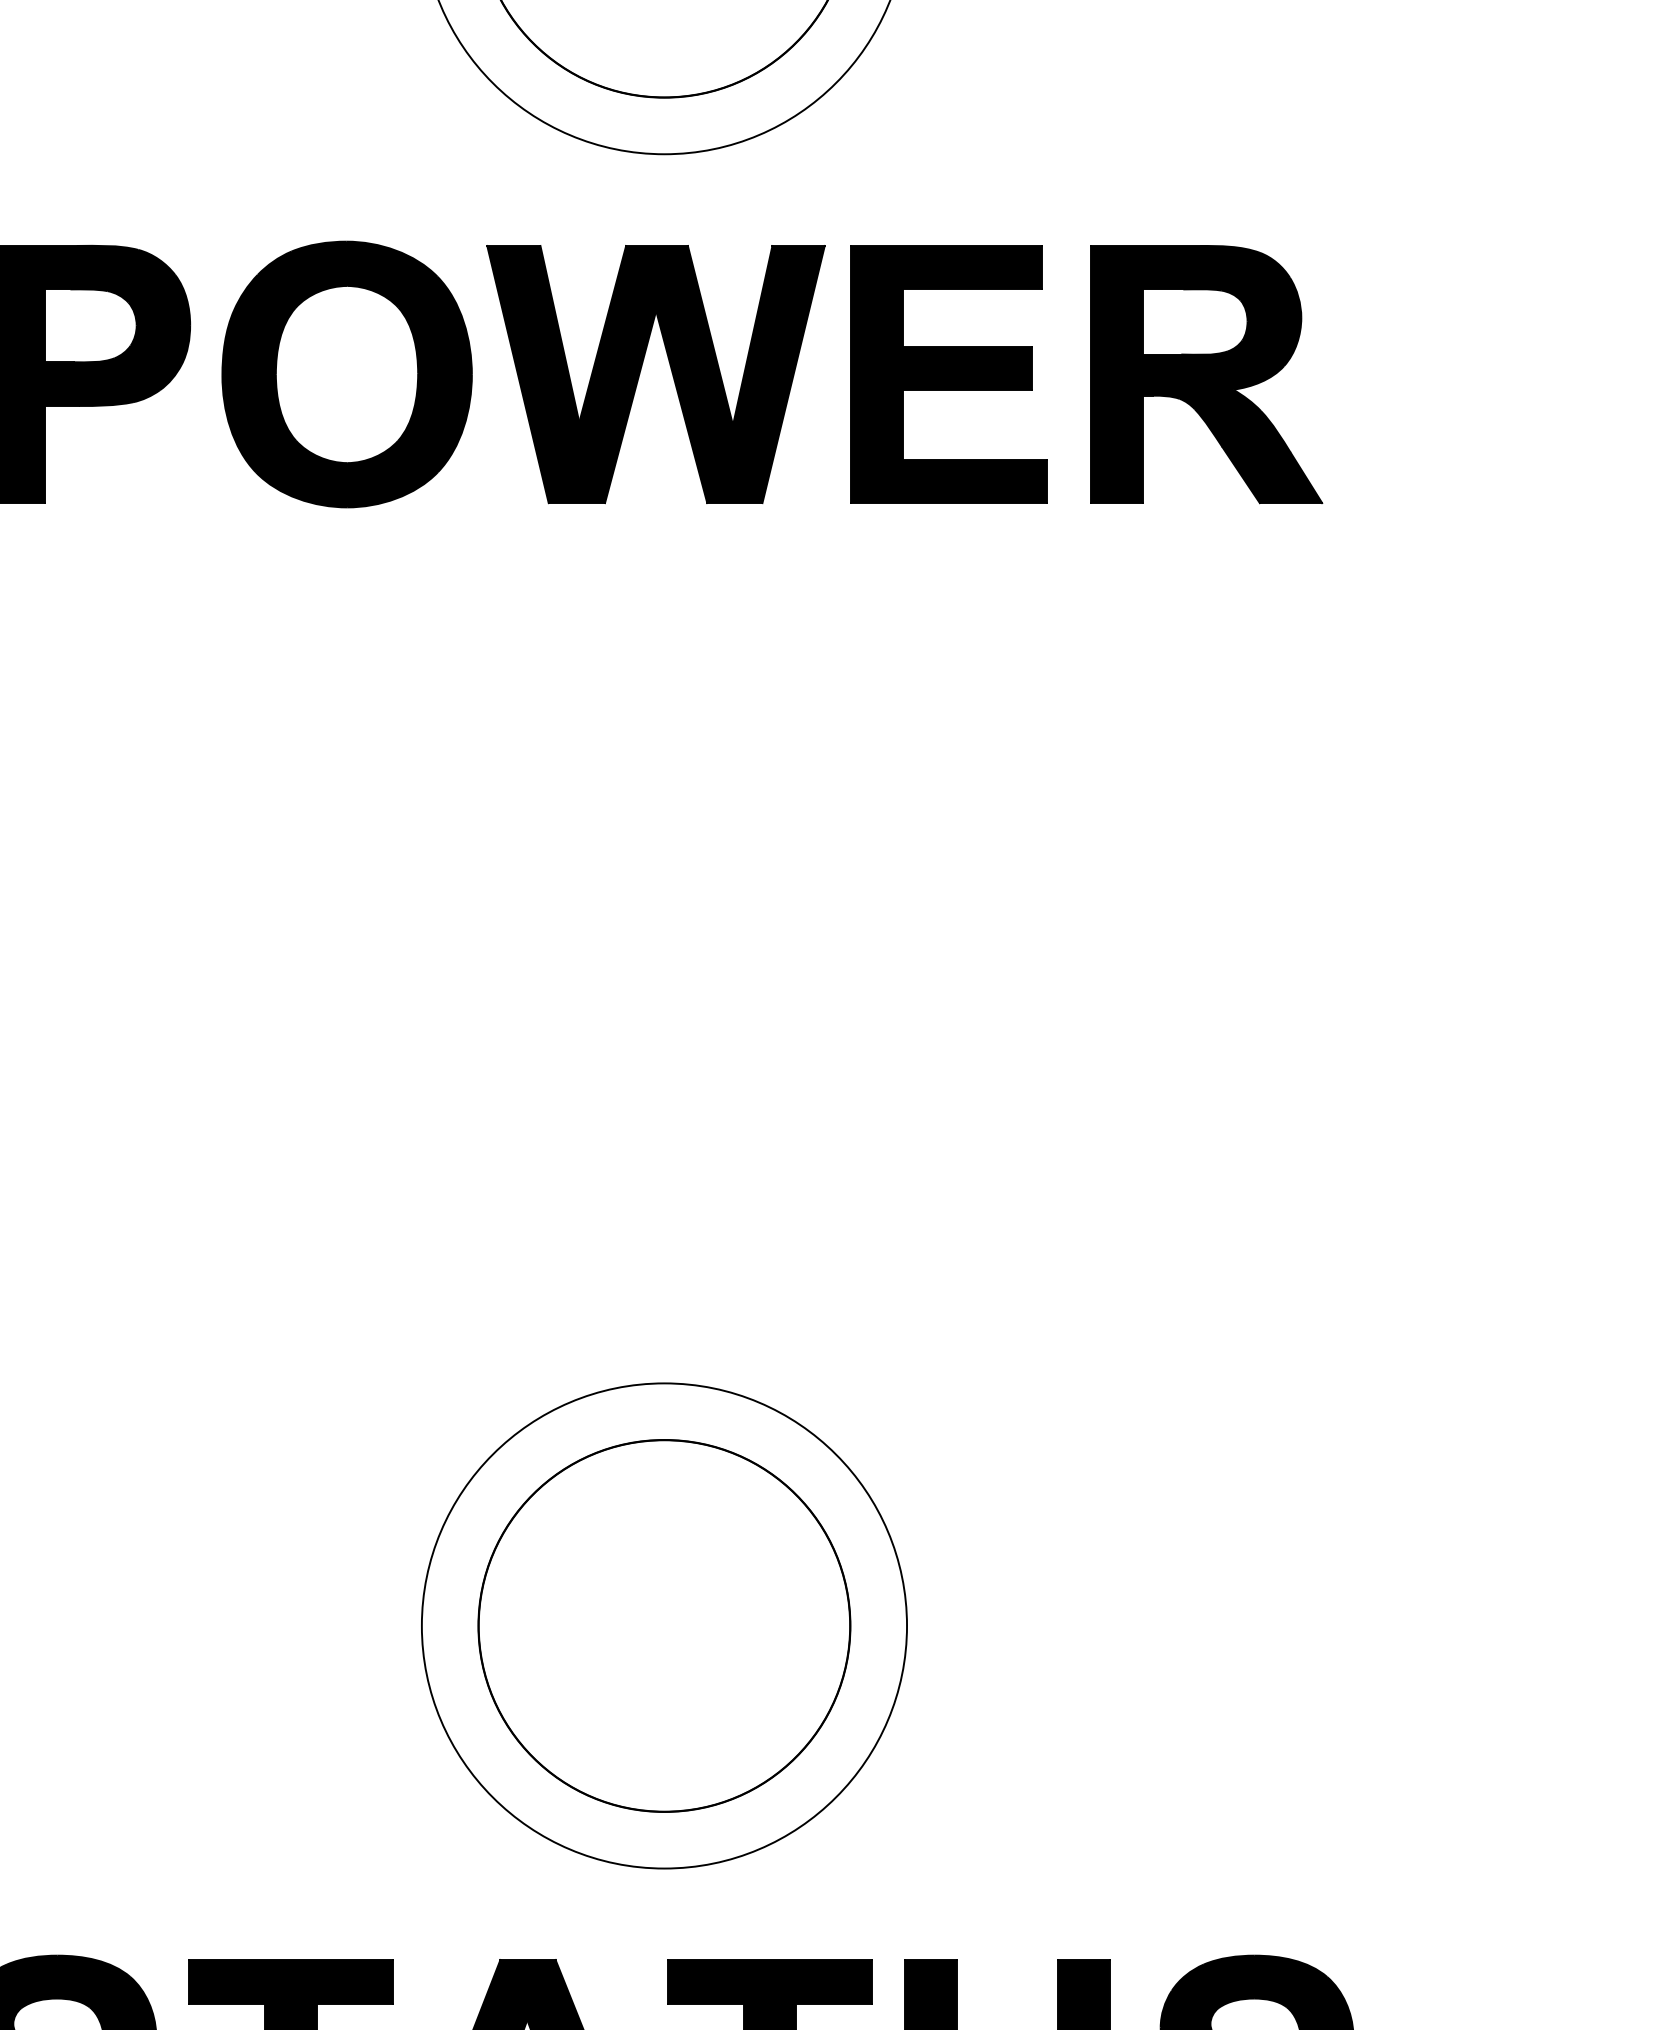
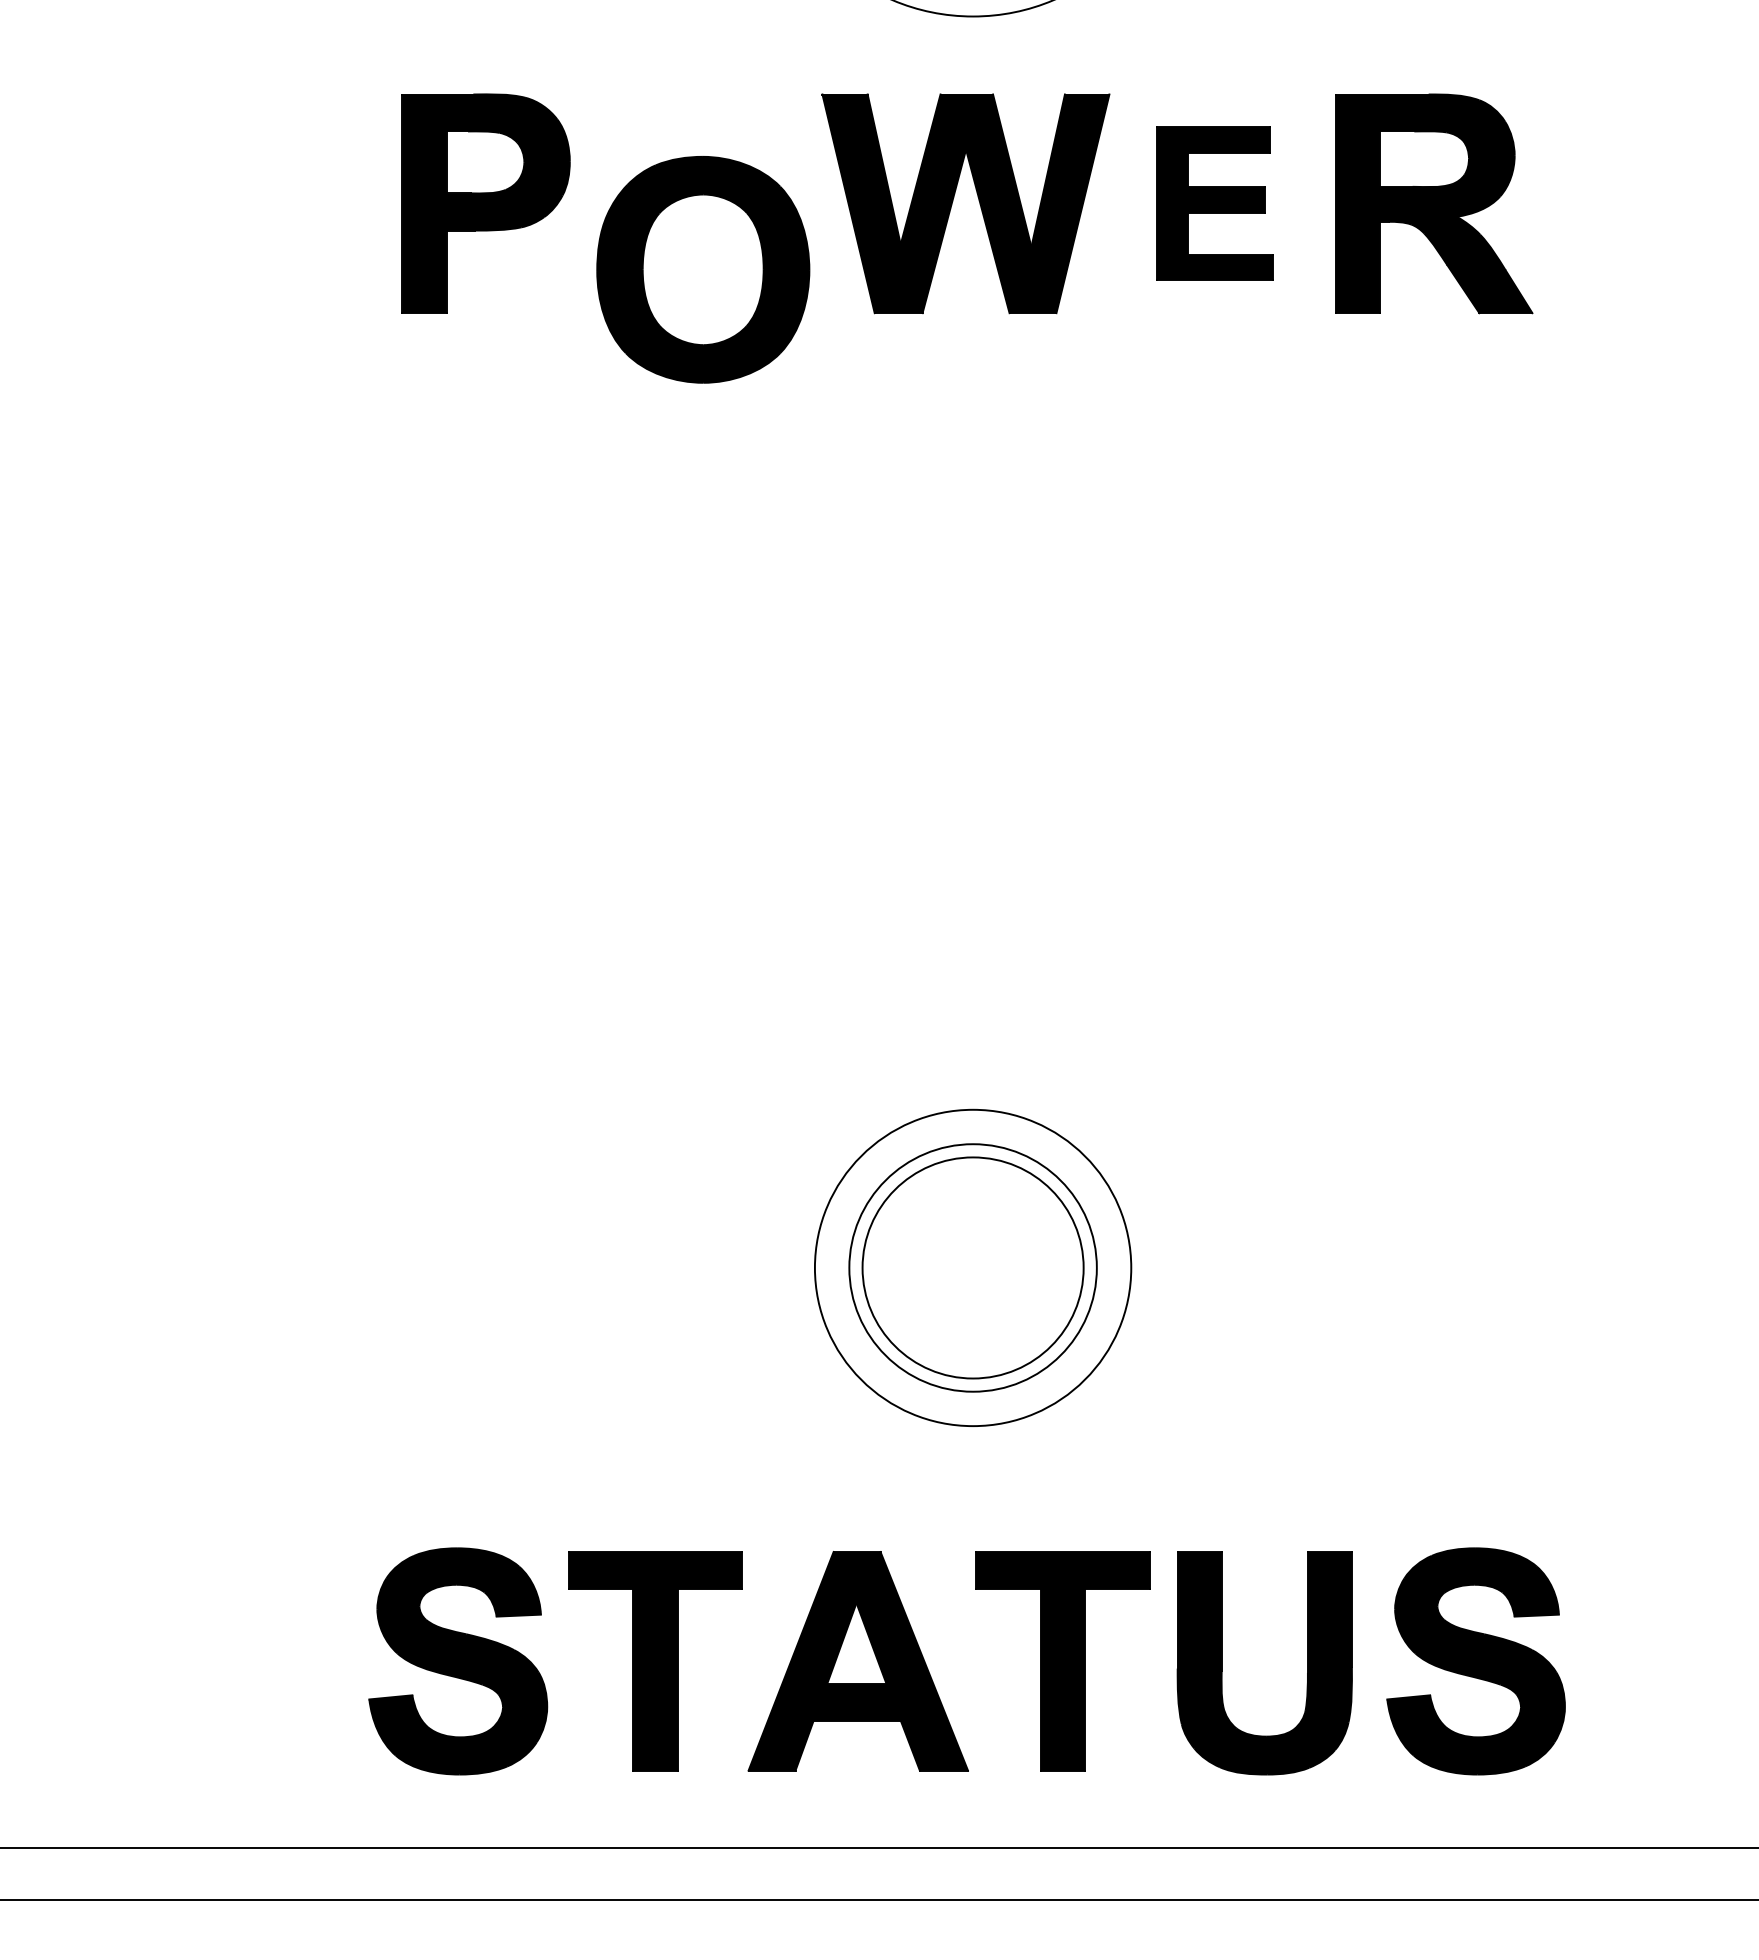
part: (347, 374) -> (703, 269), moved
part: (948, 374) -> (1214, 203), size x0.7
circle: (663, 1625) -> (972, 1267), size x0.6
circle: (664, 1625) -> (973, 1267), size x0.7

